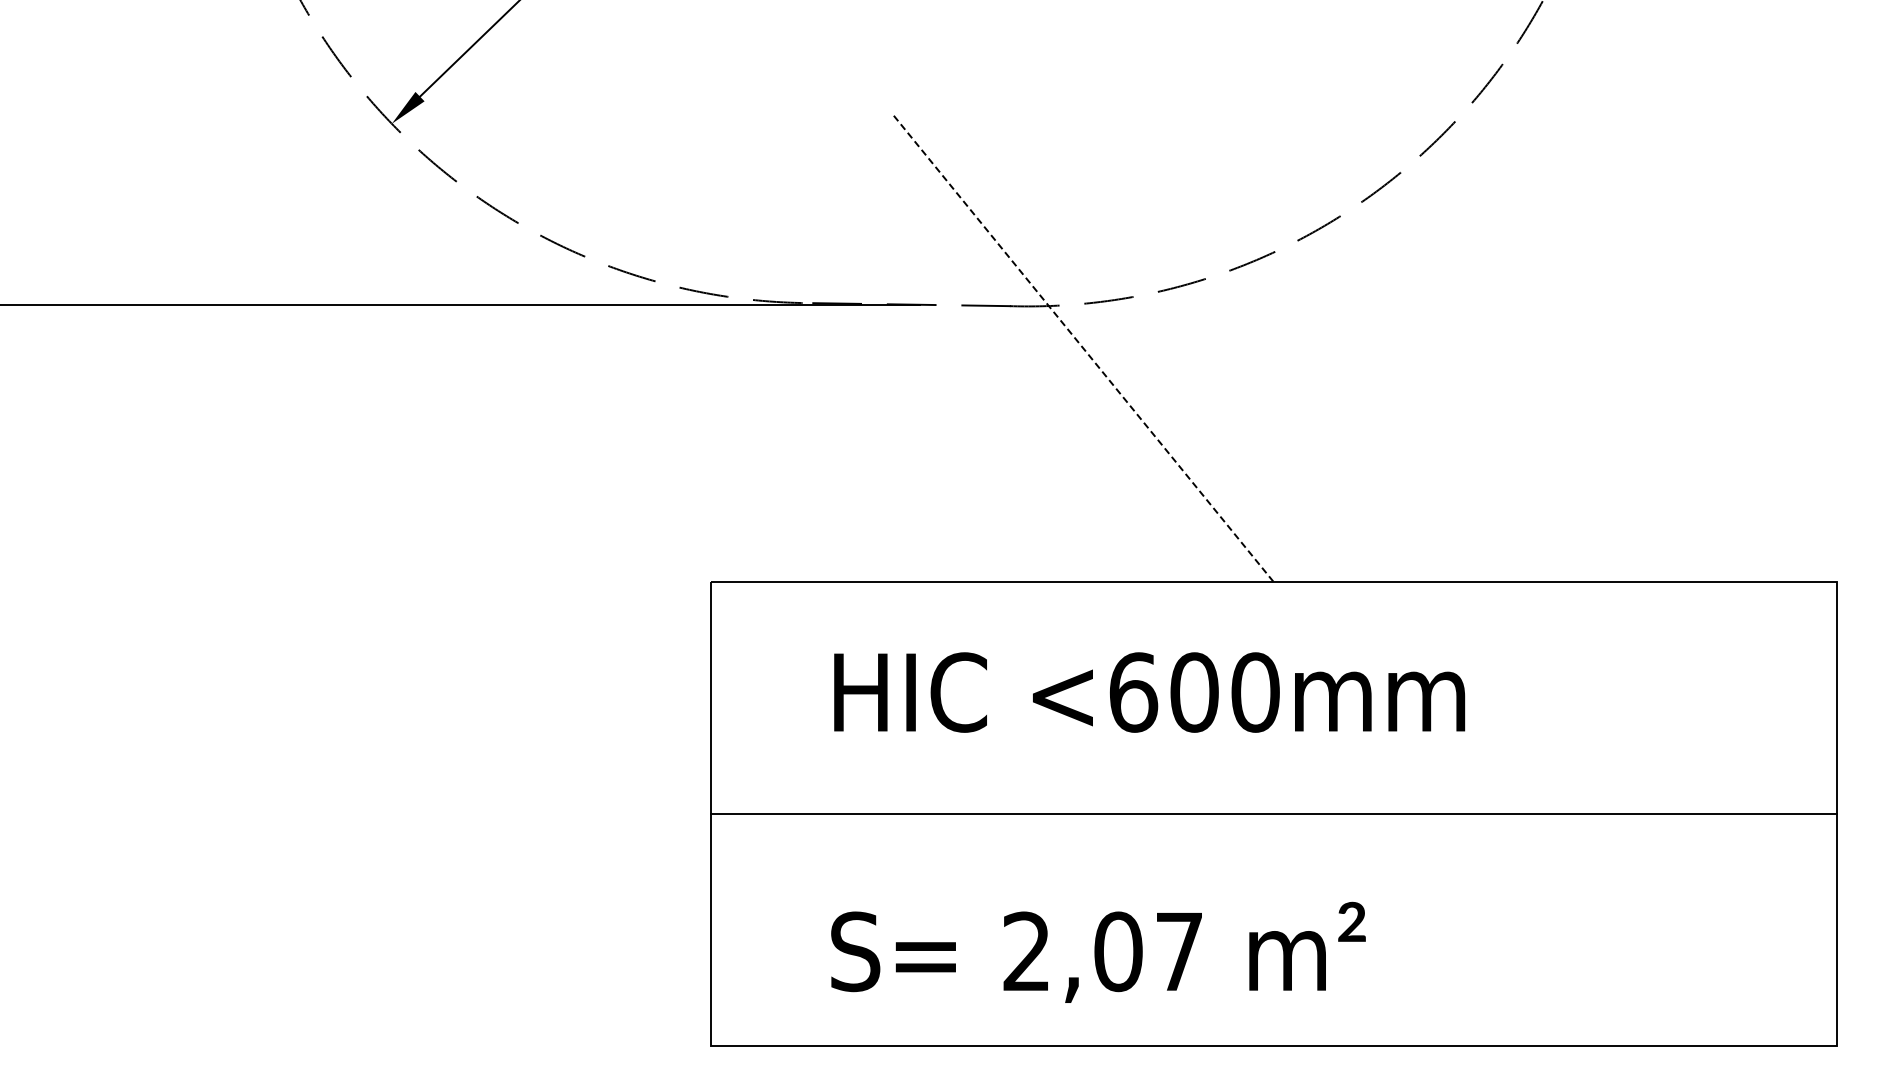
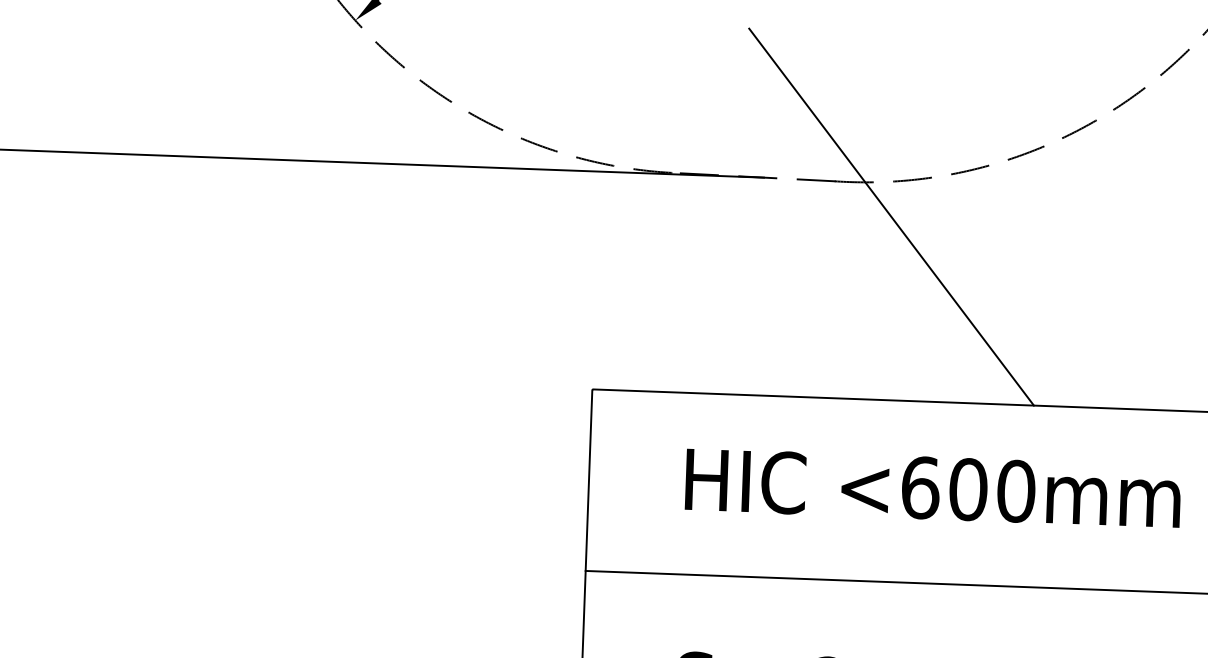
line: (1083, 349) -> (891, 217), dashed -> solid

